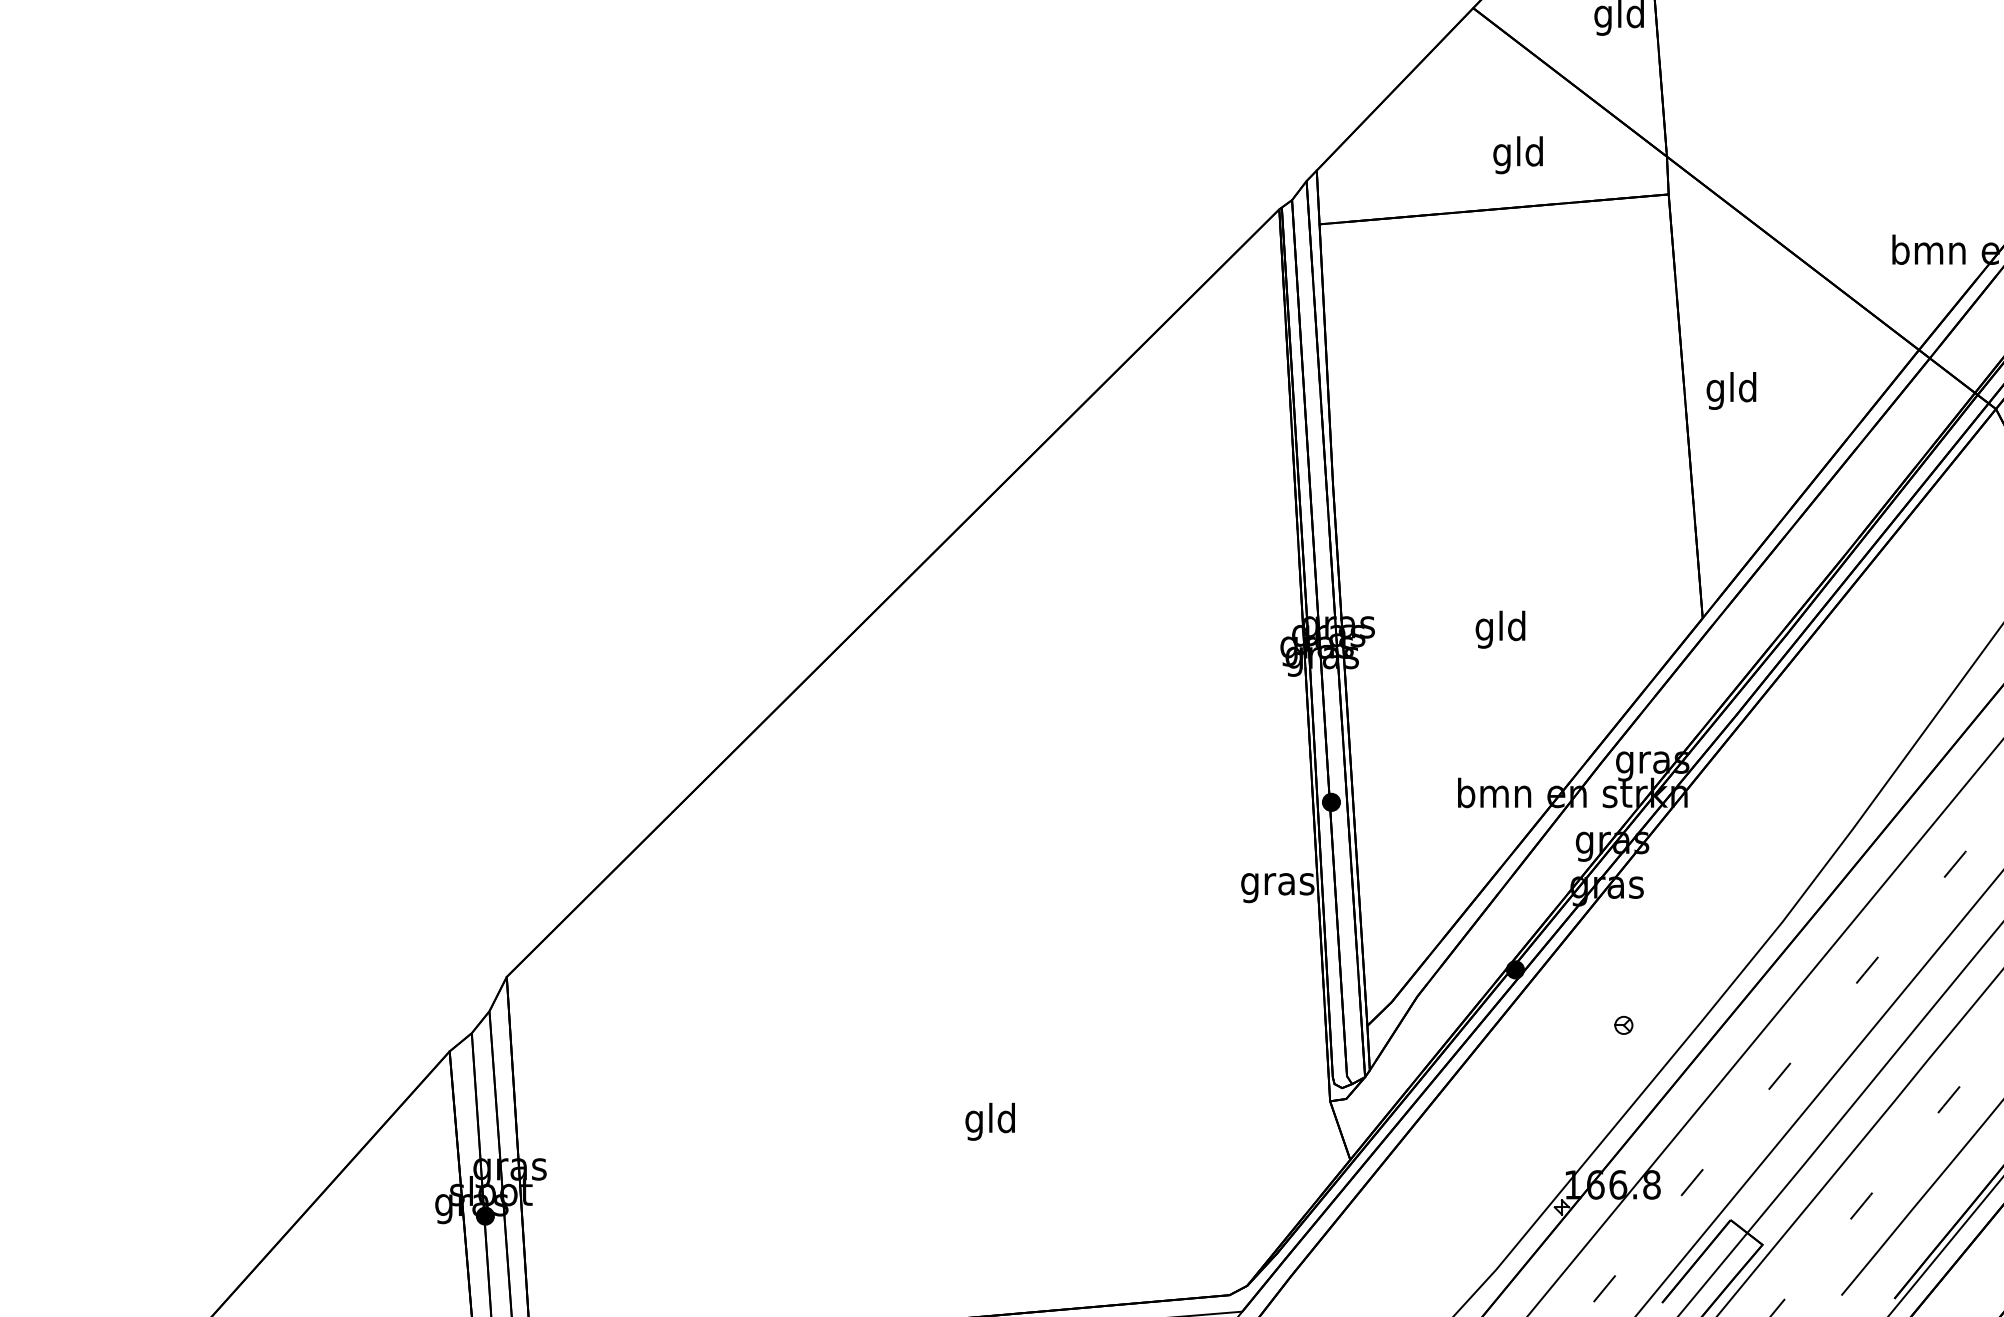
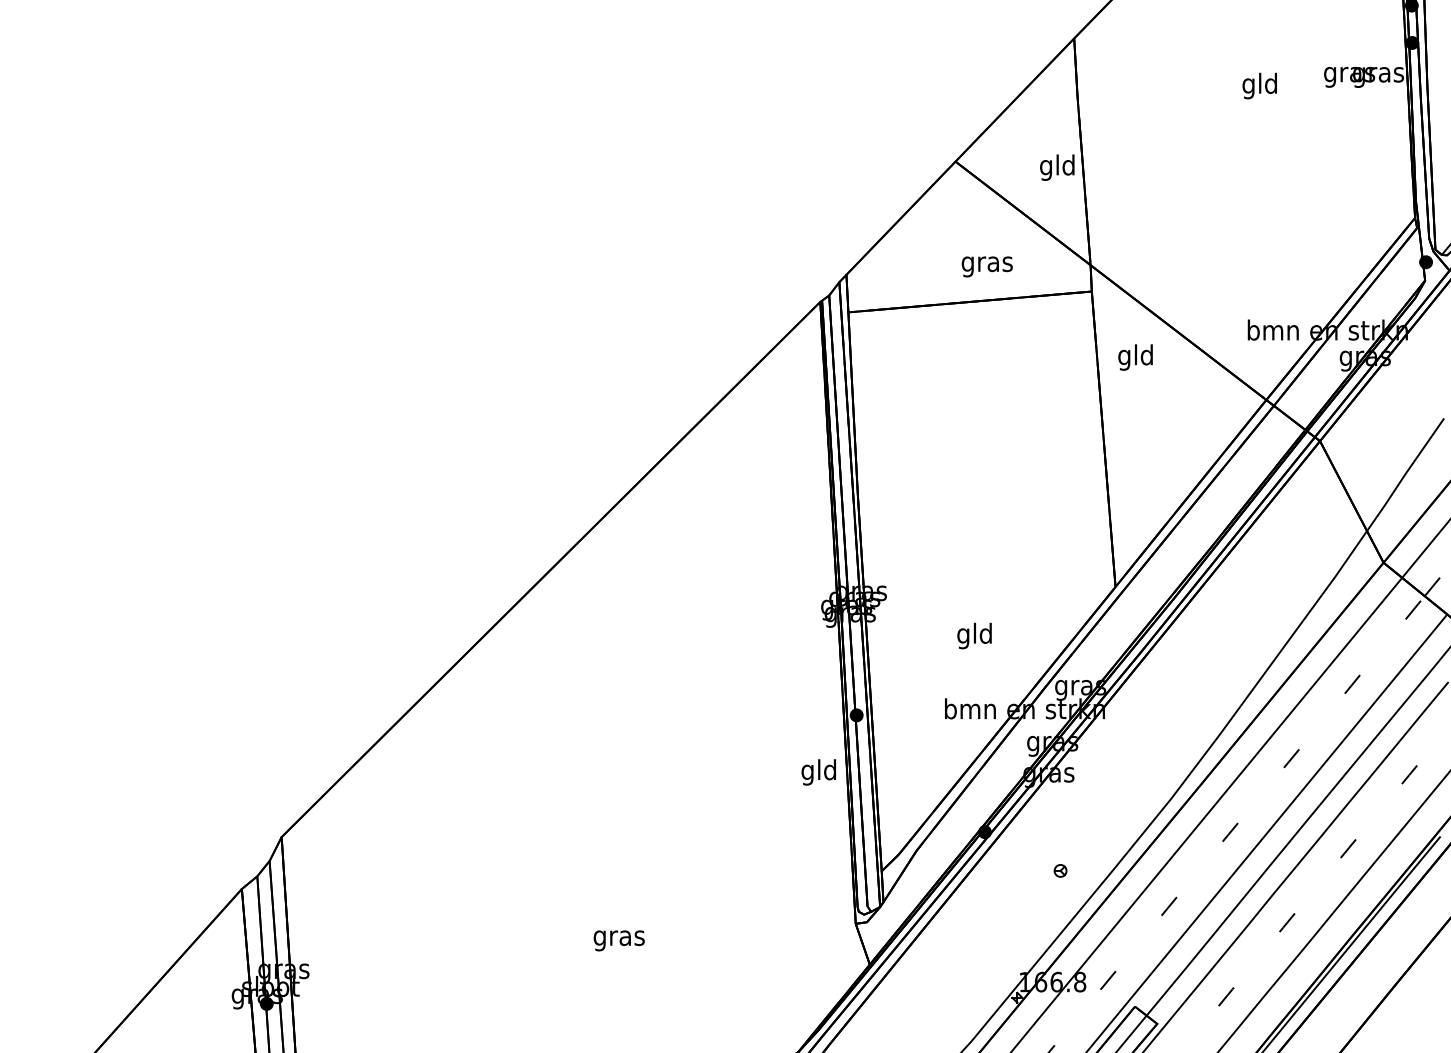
text: (1517, 155) -> (986, 264), gld -> gras
text: (1731, 390) -> (1135, 357), moved
text: (1500, 628) -> (974, 635), moved
text: (1276, 884) -> (818, 772), gras -> gld
text: (989, 1122) -> (618, 938), gld -> gras

